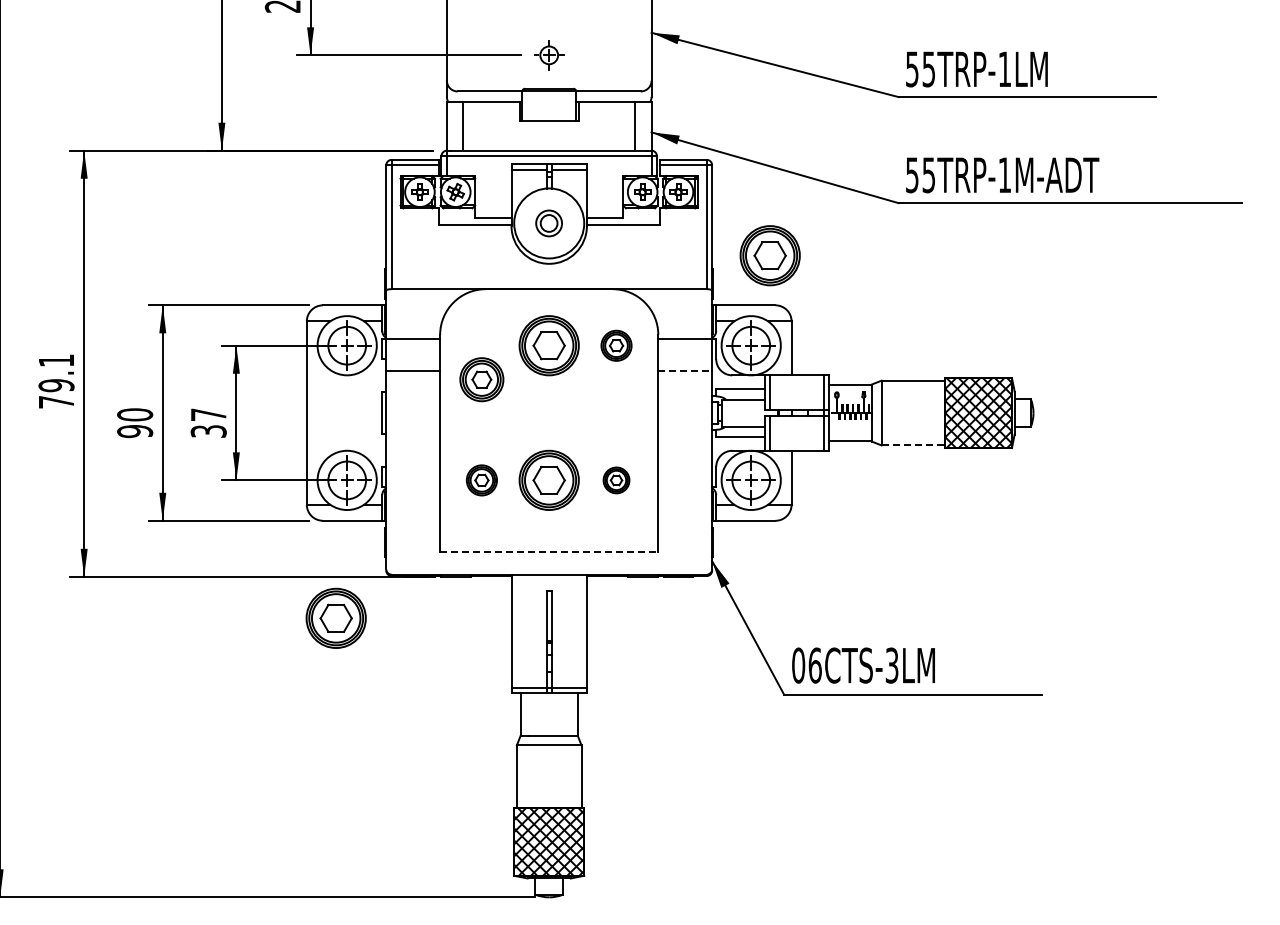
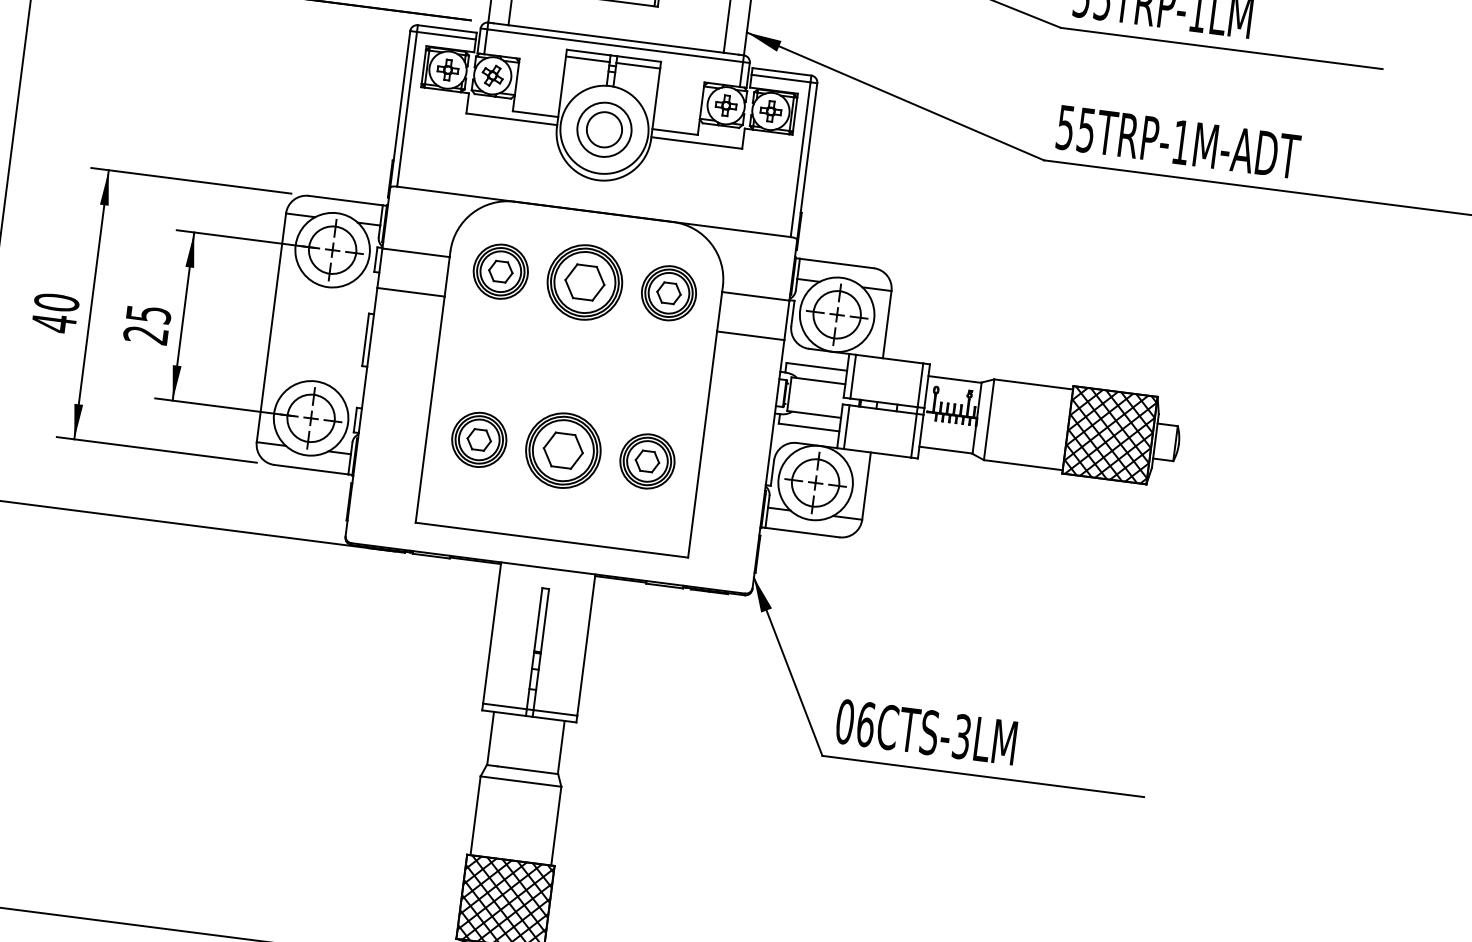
part: (548, 223) -> (603, 129), size x1.67
part: (769, 255) -> (874, 205), removed
part: (616, 345) -> (668, 292), size x1.43
line: (685, 370) -> (751, 335), dashed -> solid
part: (481, 379) -> (500, 271), moved
text: (208, 422) -> (147, 323), 37 -> 25
text: (135, 431) -> (54, 323), 90 -> 40
line: (913, 445) -> (1023, 465), dashed -> solid
part: (481, 480) -> (478, 439), size x1.43
part: (616, 480) -> (647, 461), size x1.67
line: (549, 552) -> (552, 540), dashed -> solid
part: (335, 617) -> (274, 587), removed

